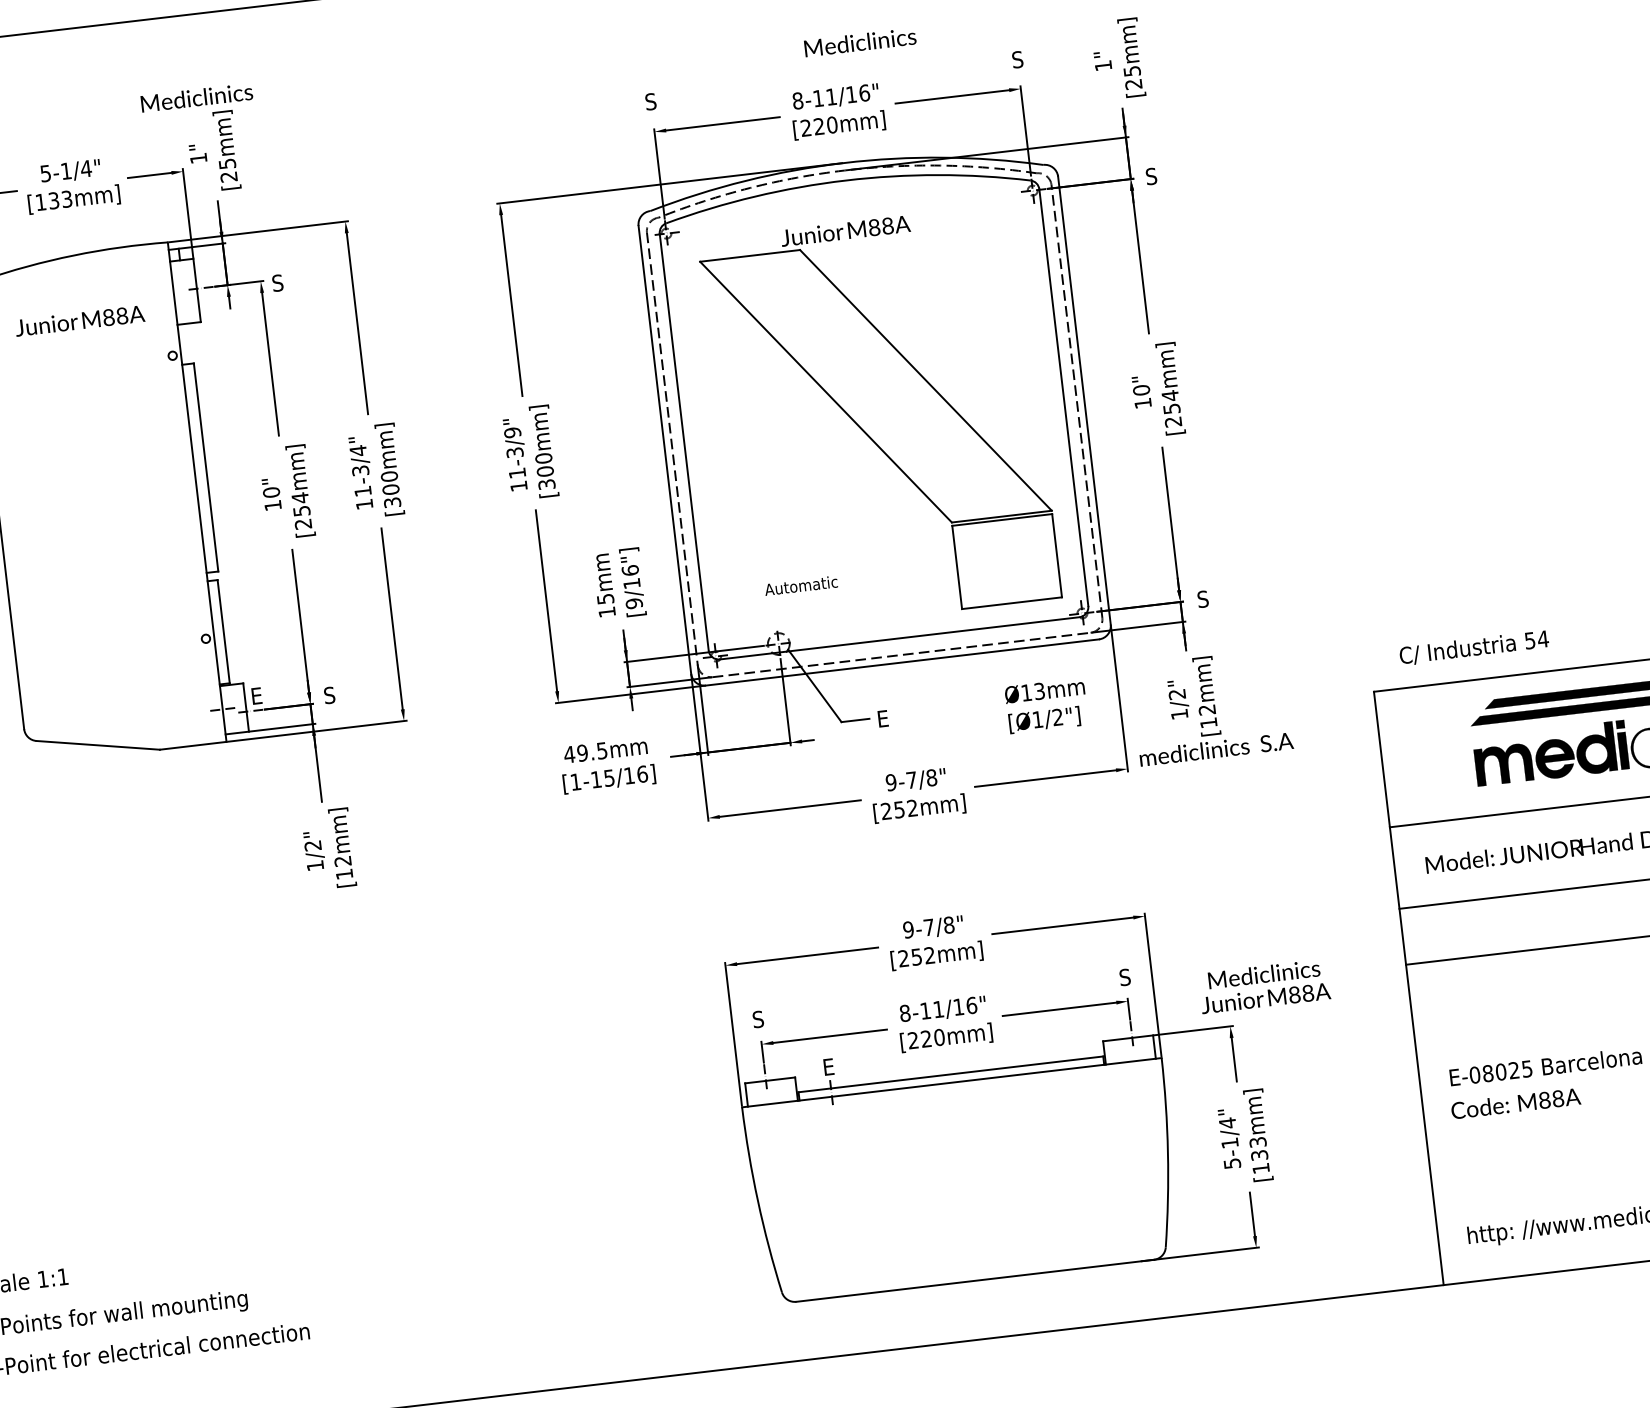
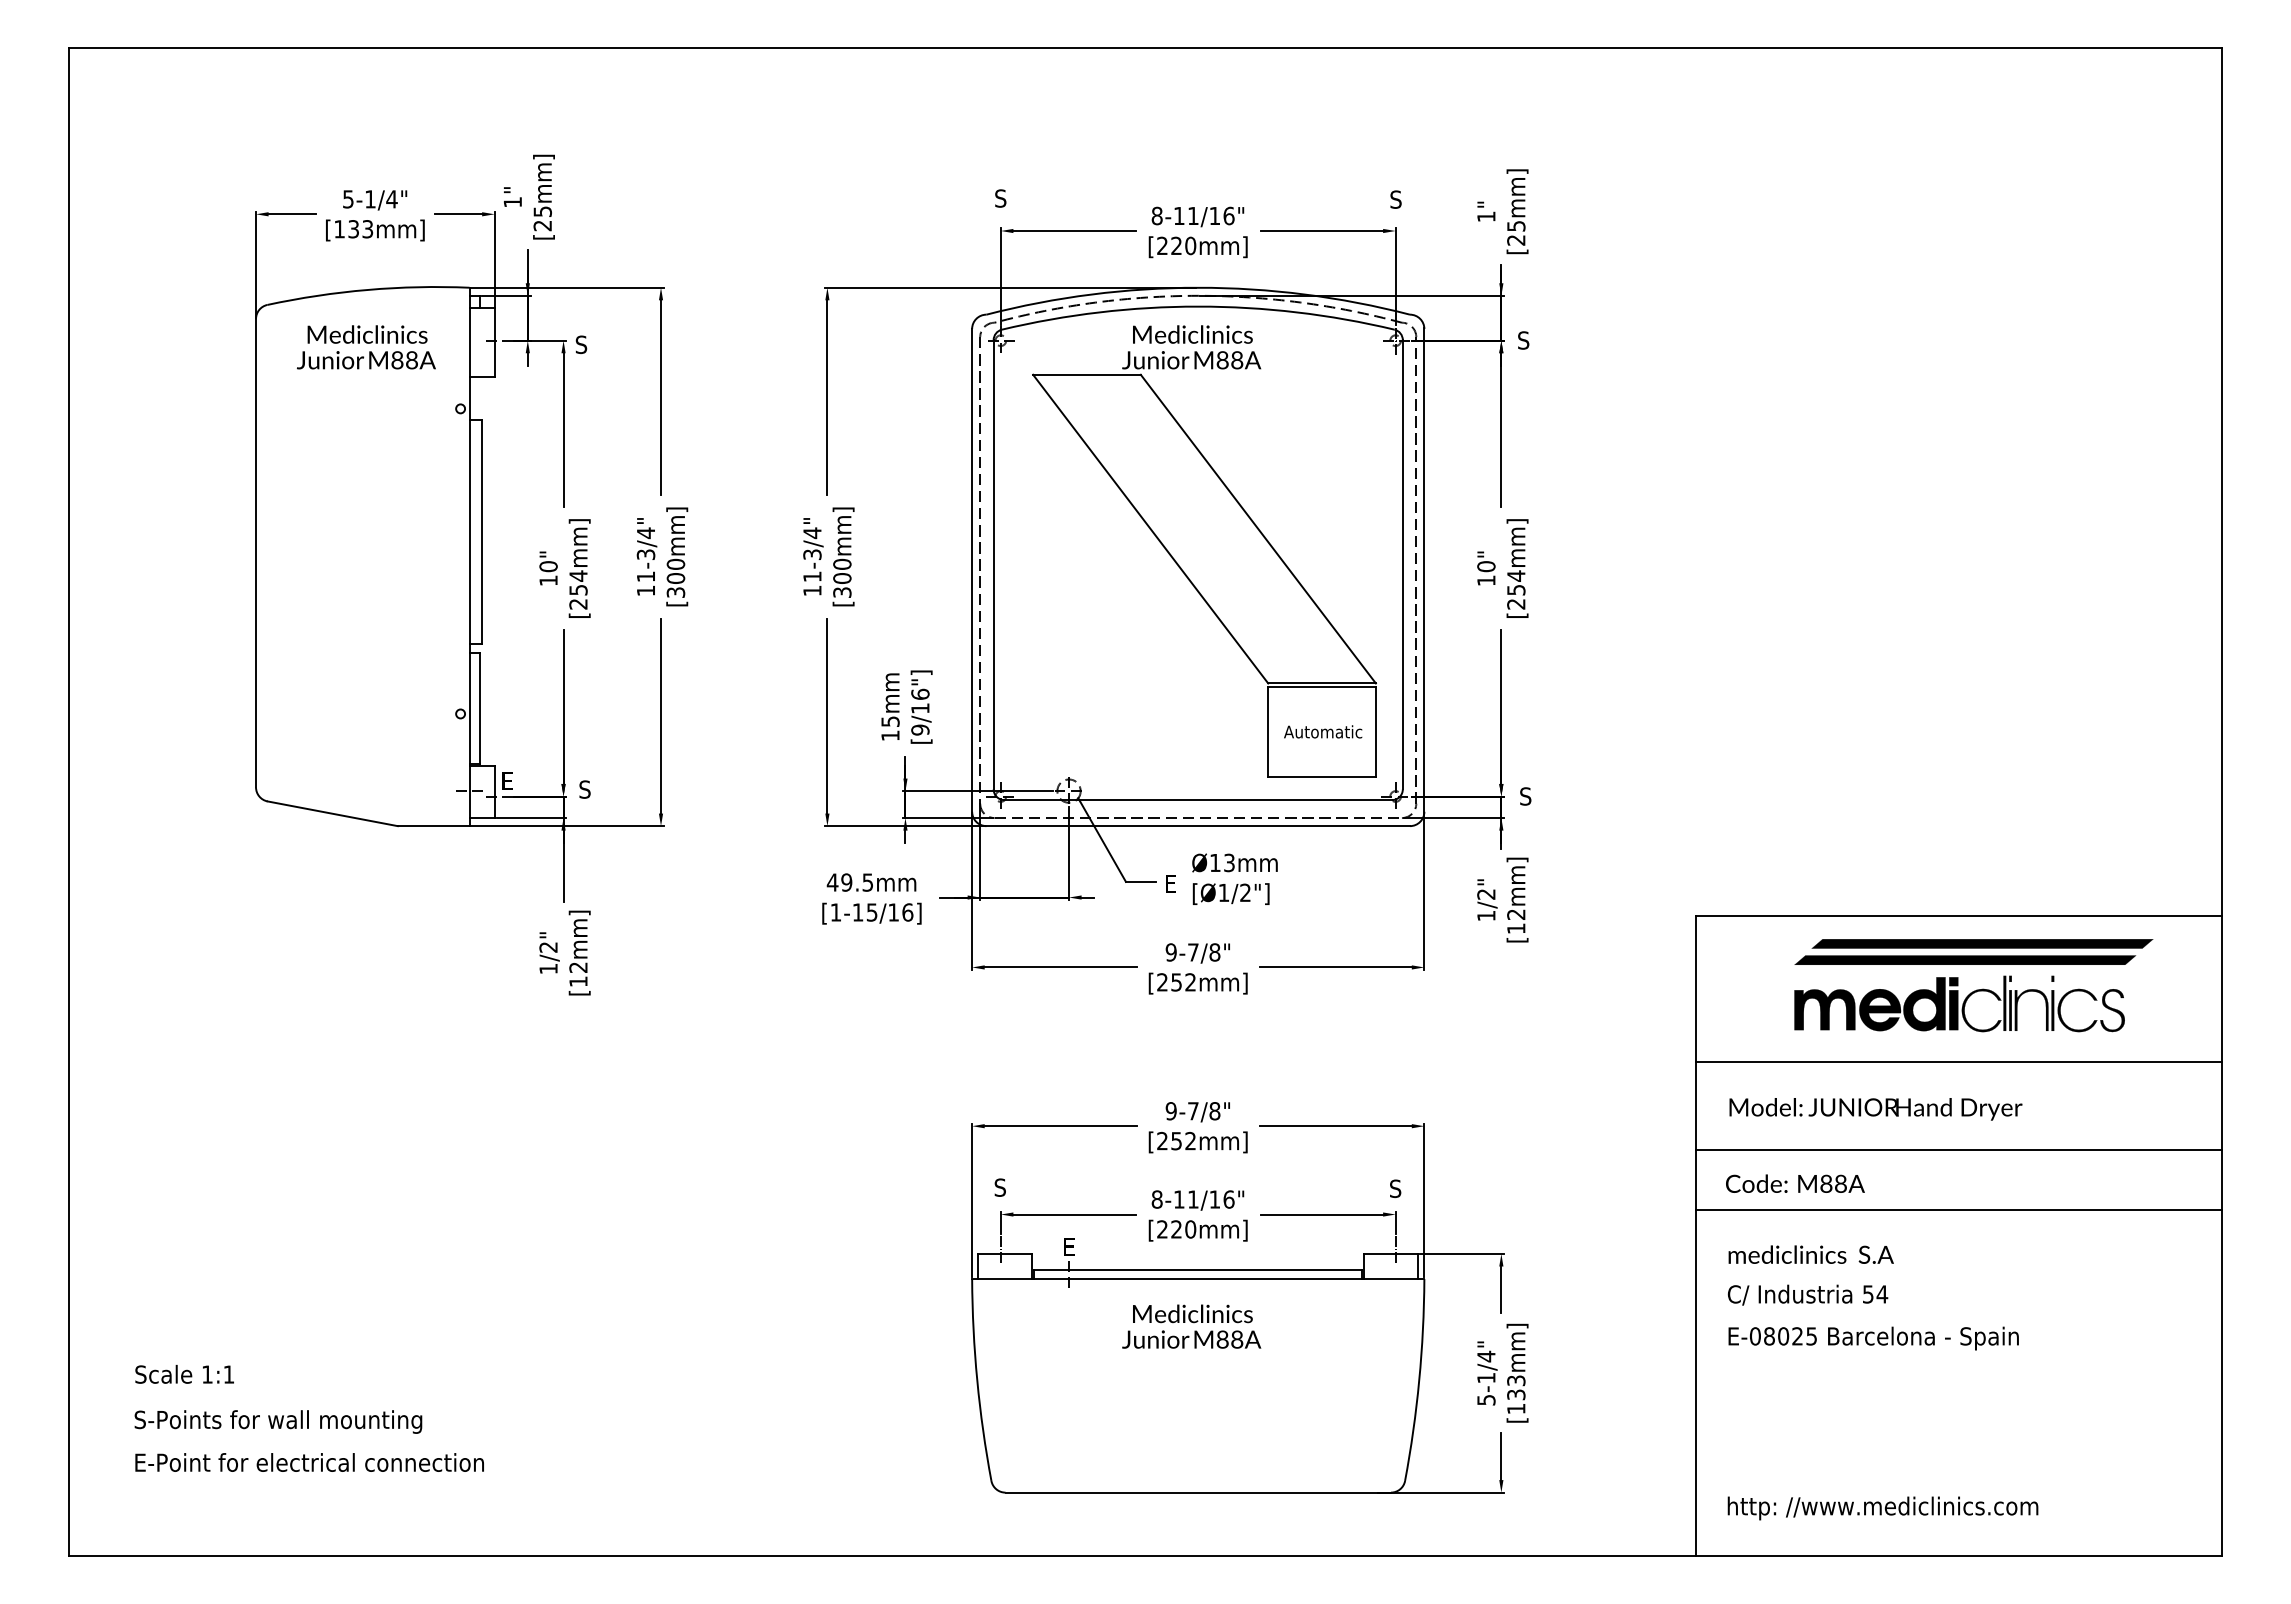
text: (860, 42) -> (1192, 334), moved
text: (196, 97) -> (367, 334), moved
text: (512, 433) -> (812, 533), 11-3/9" -> 11-3/4"
text: (801, 585) -> (1323, 731), moved
text: (1473, 647) -> (1807, 1294), moved
text: (1046, 705) -> (1234, 878), moved
text: (1215, 749) -> (1810, 1254), moved
text: (1264, 986) -> (1191, 1326), moved
text: (1516, 1103) -> (1795, 1183), moved

